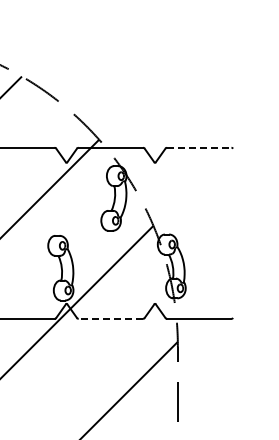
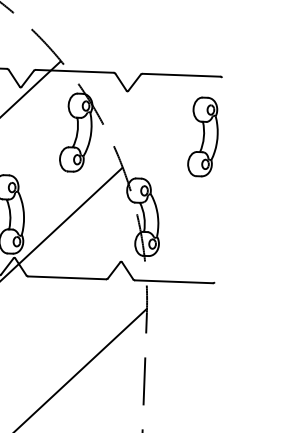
line: (199, 147) -> (181, 74), dashed -> solid
part: (218, 197) -> (202, 136), added
line: (110, 318) -> (66, 277), dashed -> solid

